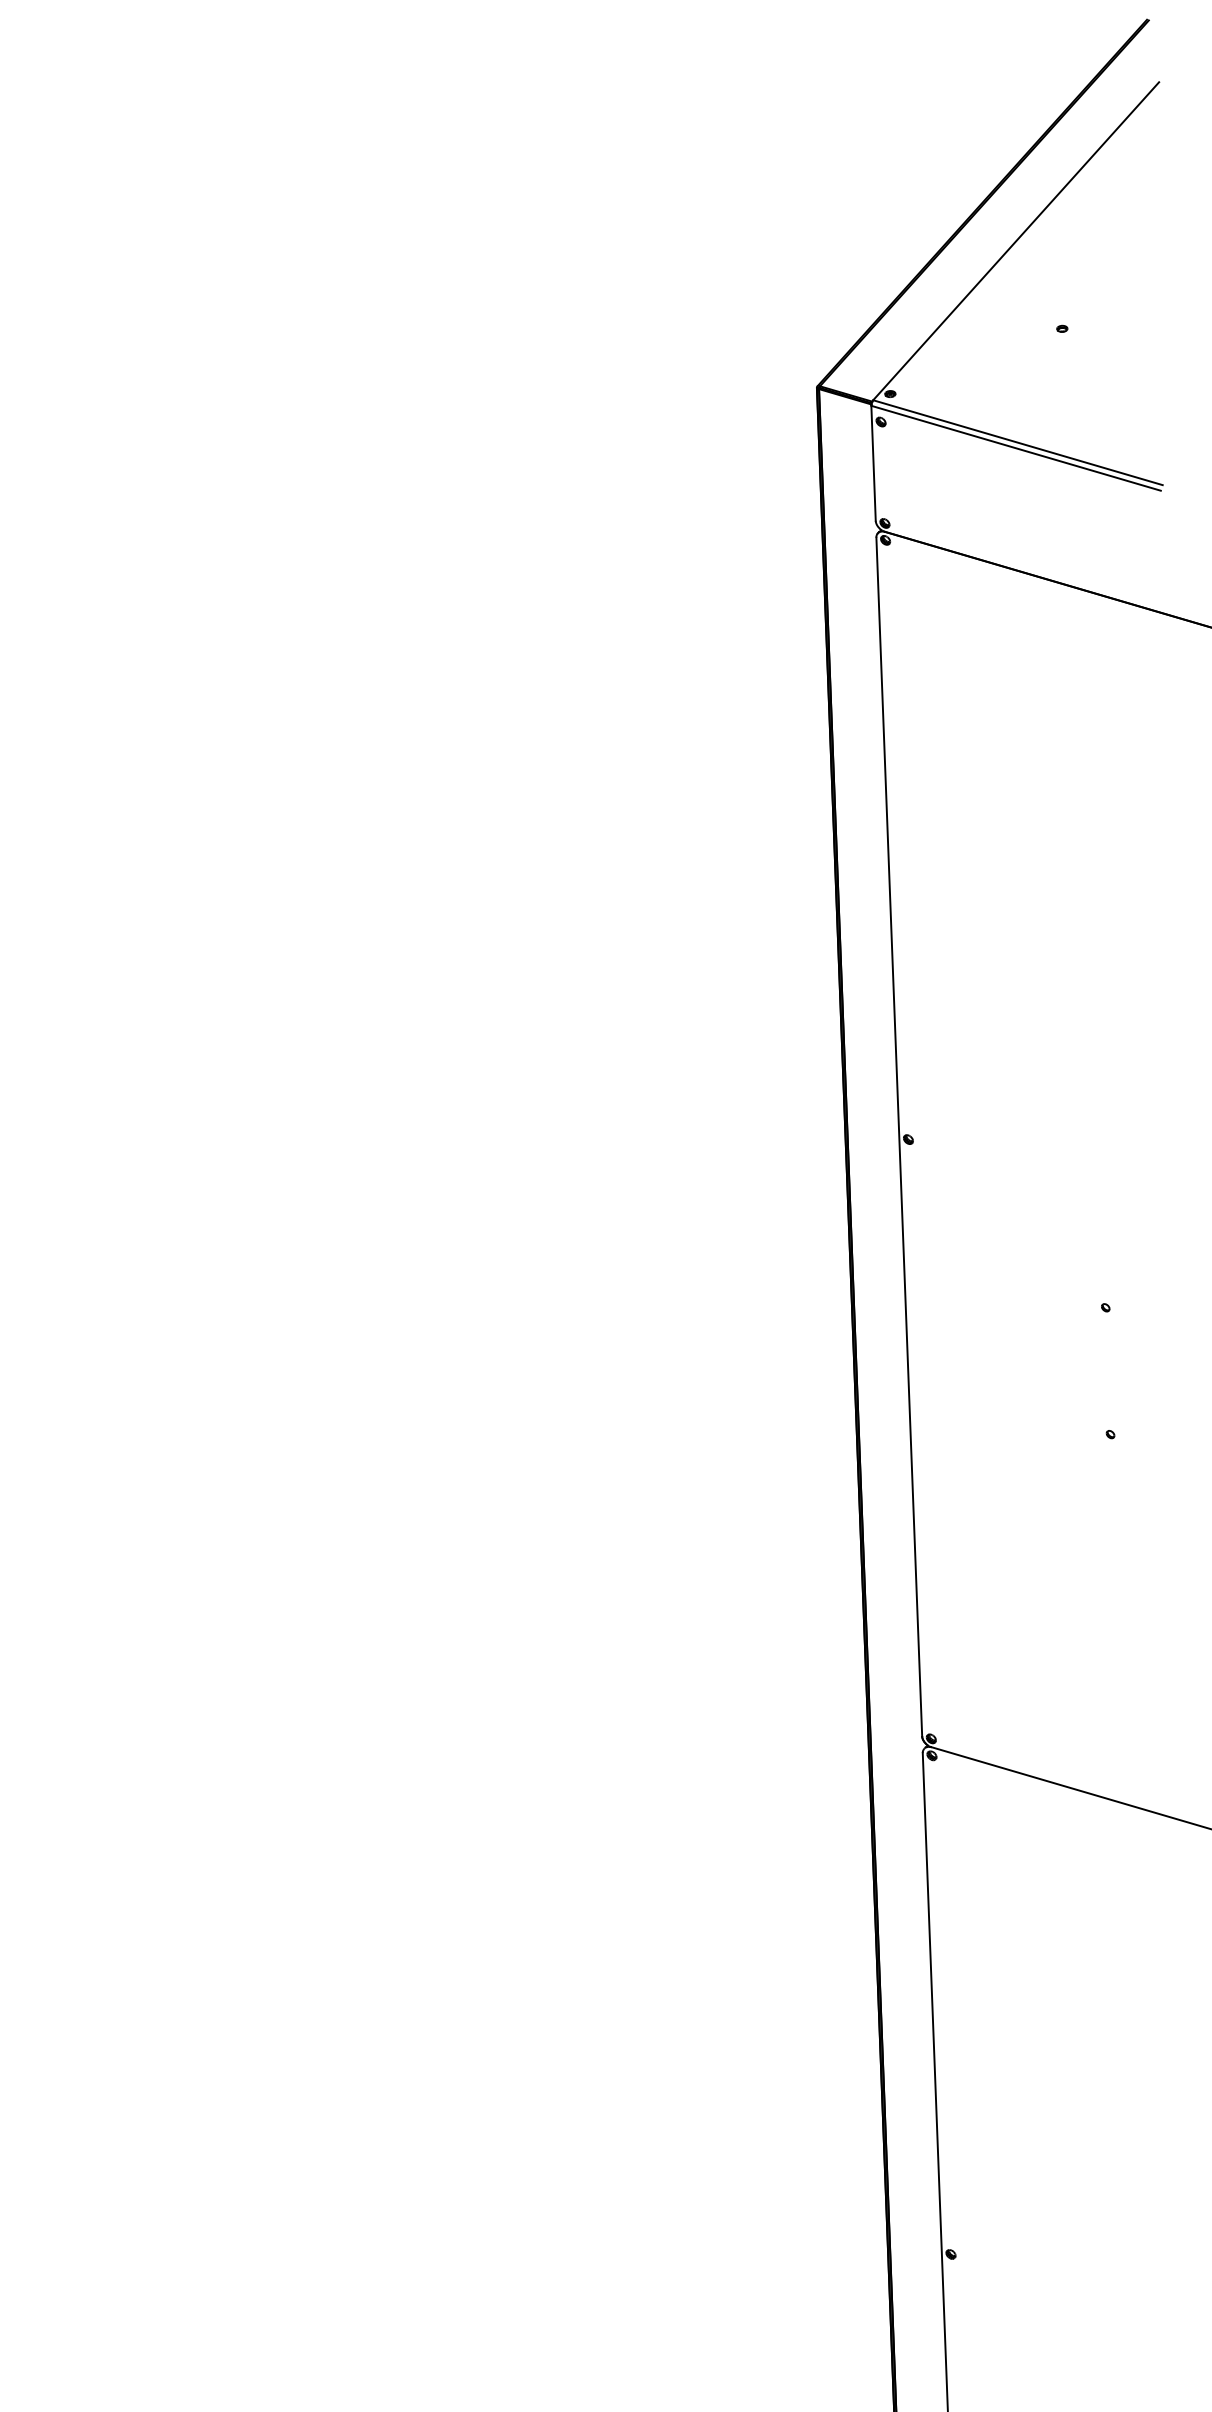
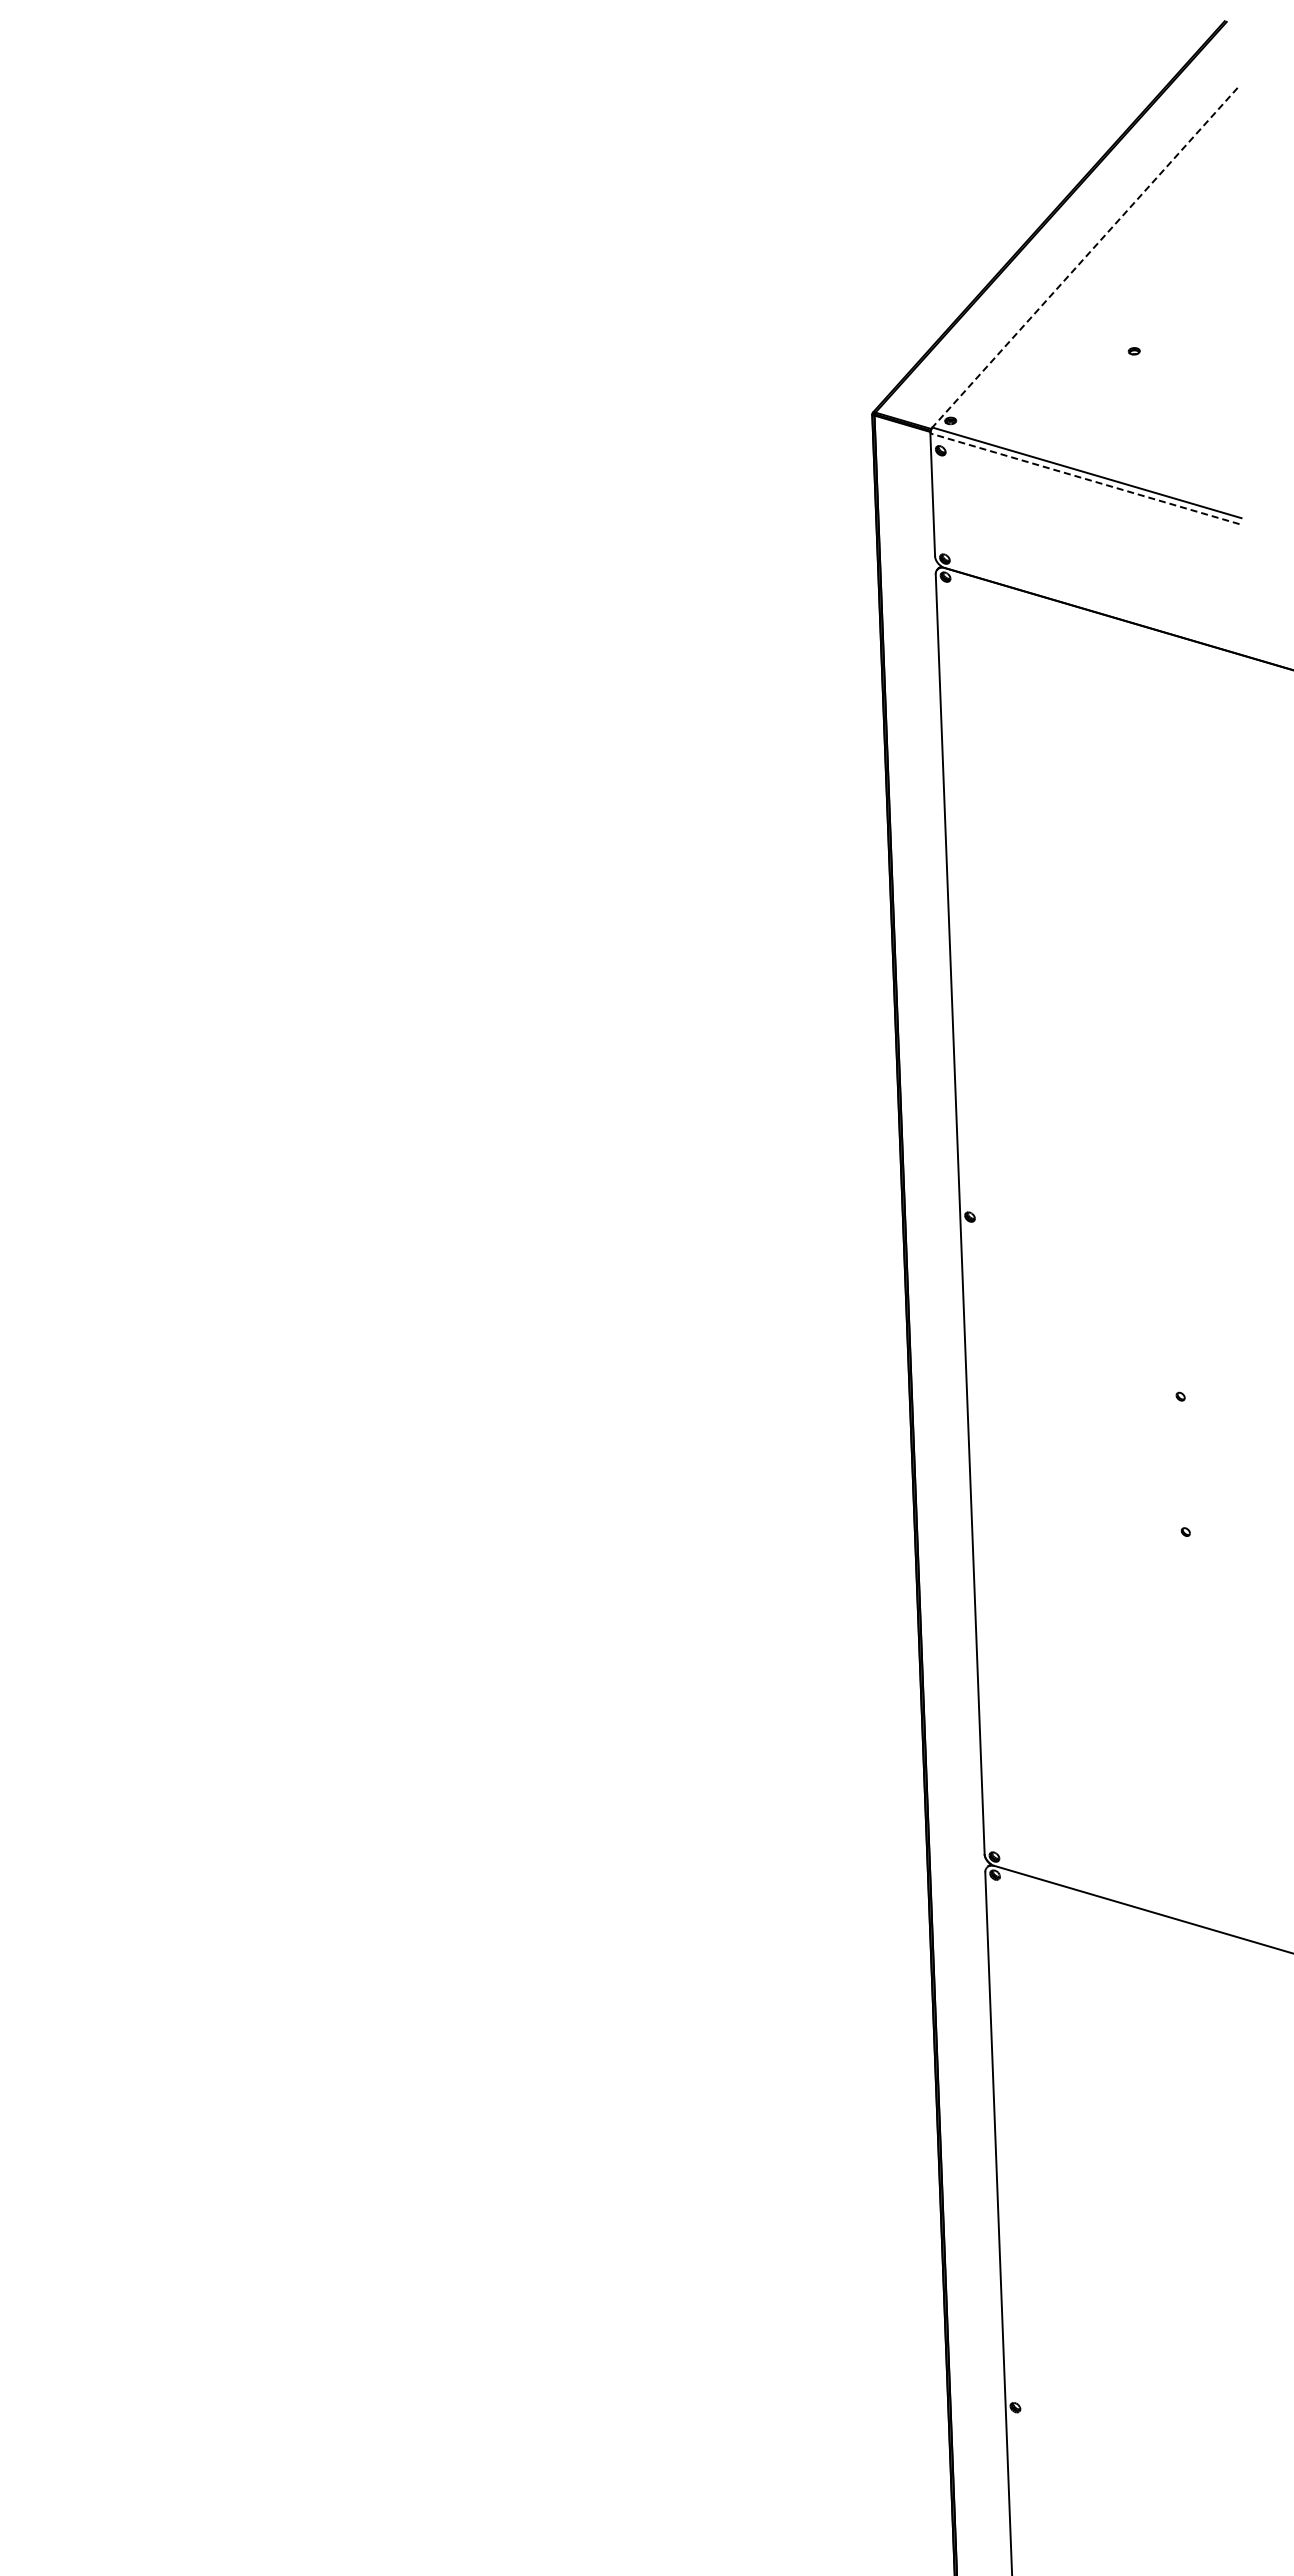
line: (1015, 241) -> (1084, 258), solid -> dashed
line: (1015, 447) -> (1084, 478), solid -> dashed

